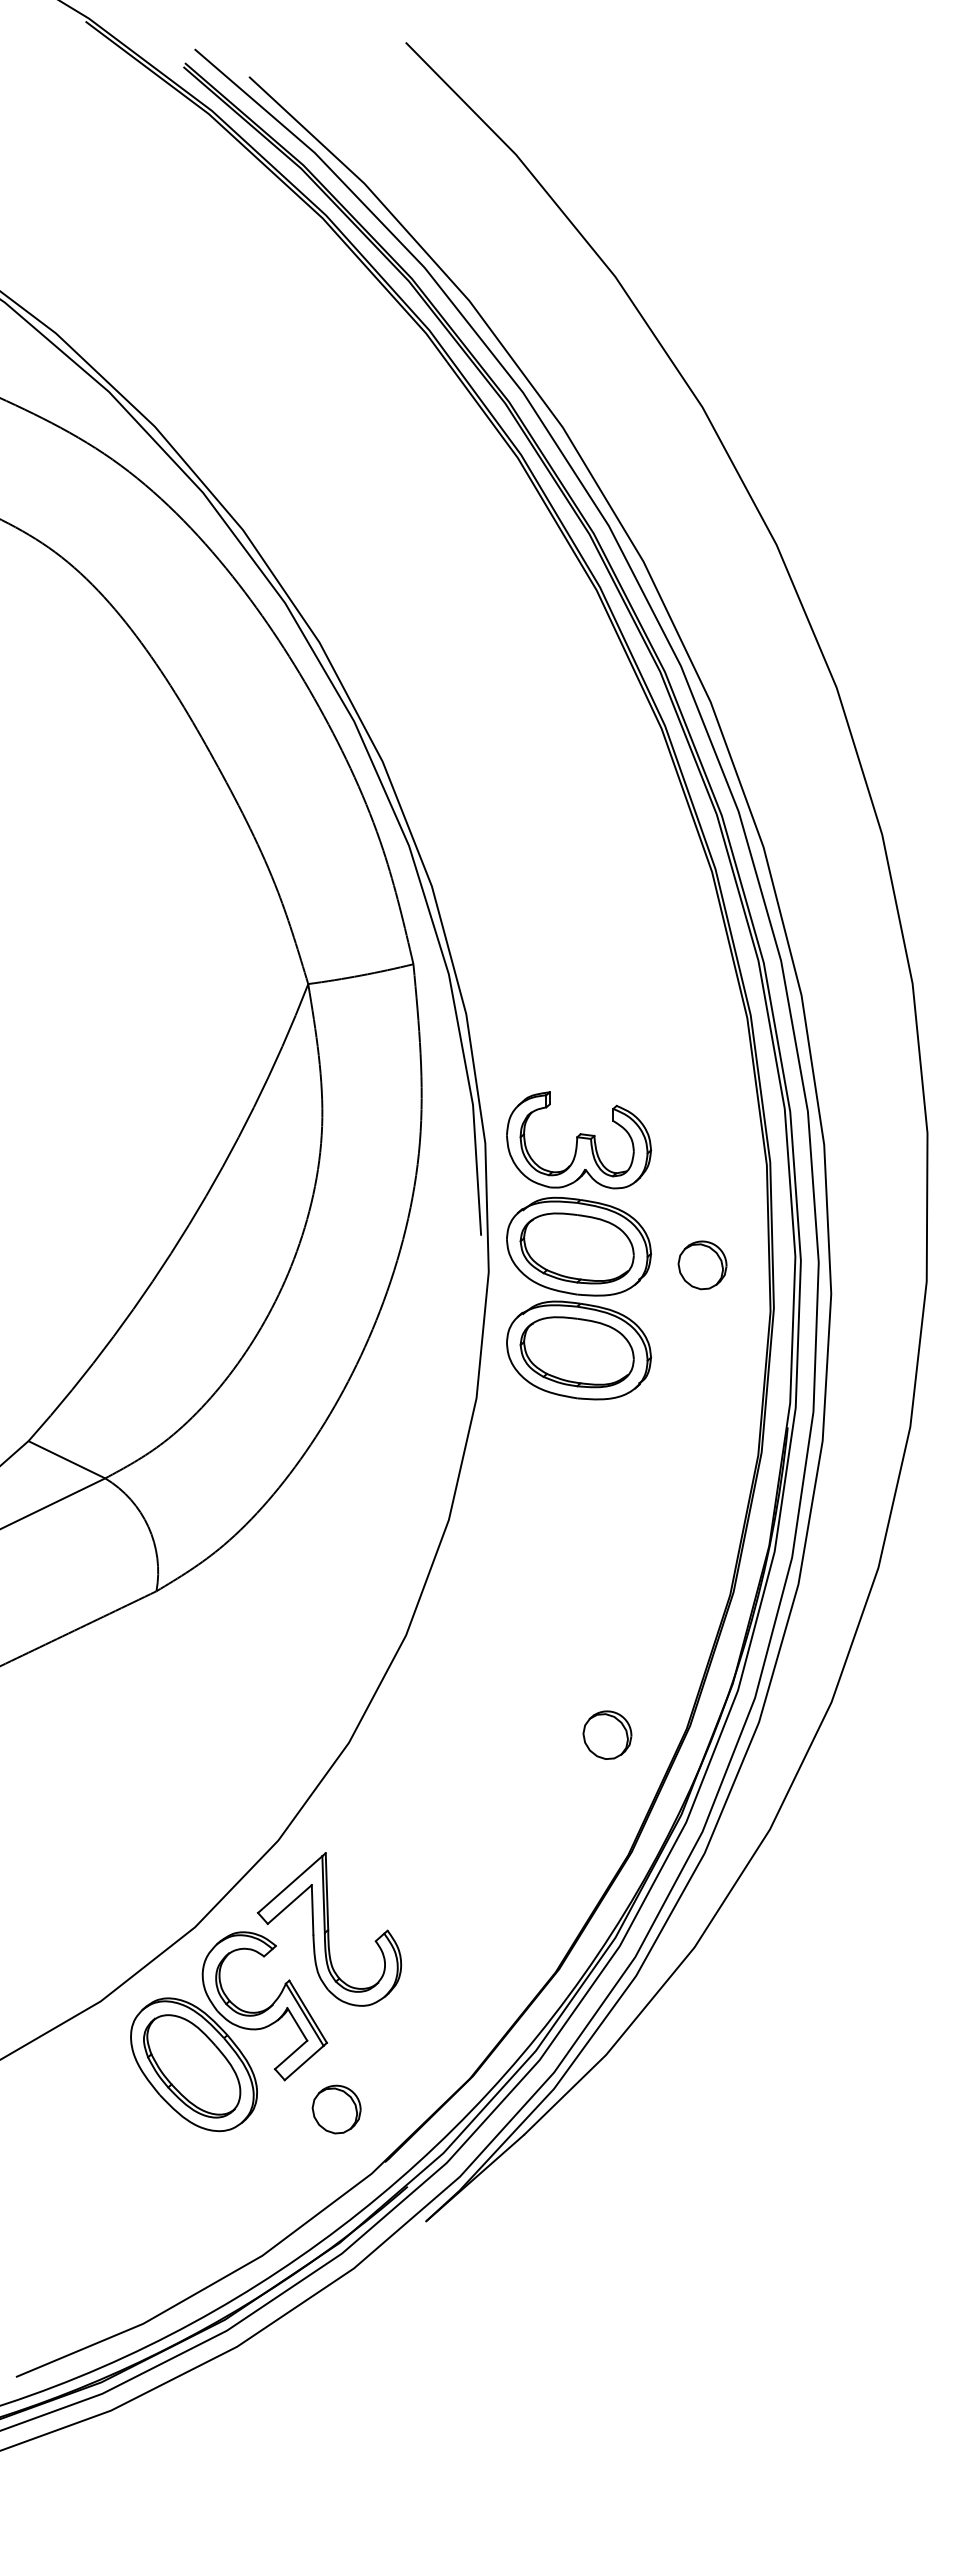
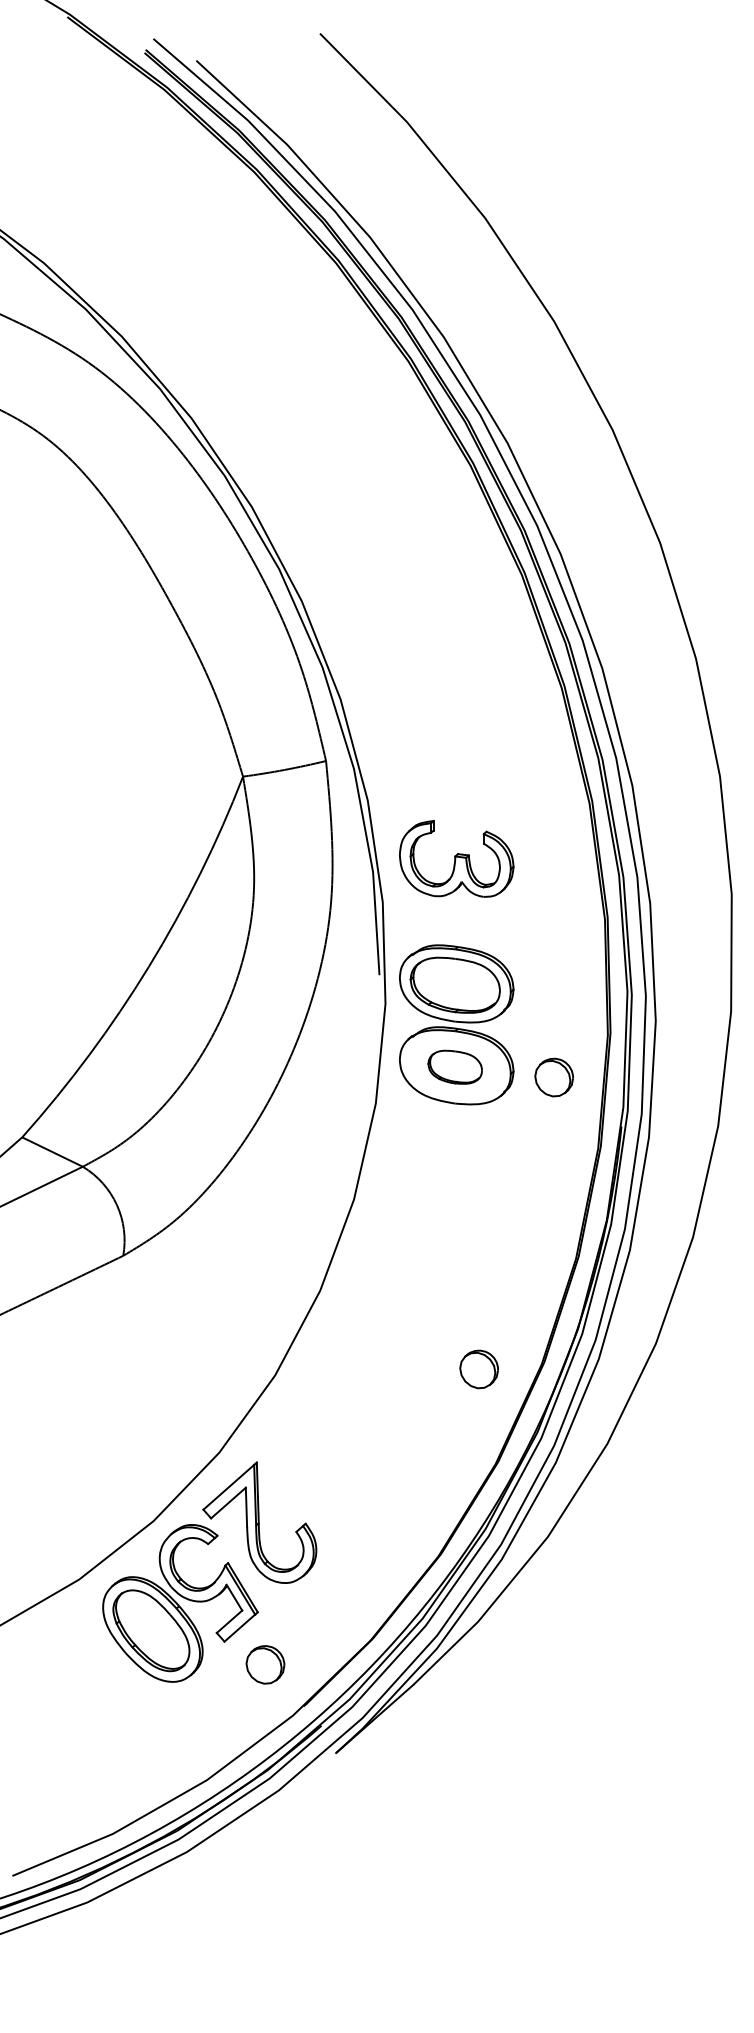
part: (579, 1140) -> (457, 859), moved
part: (702, 1265) -> (554, 1077), moved
part: (576, 1352) -> (454, 1067), size x0.6

